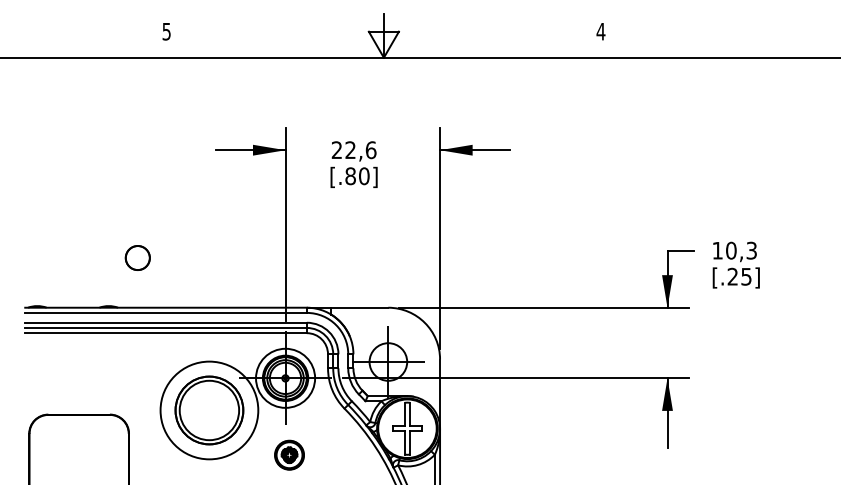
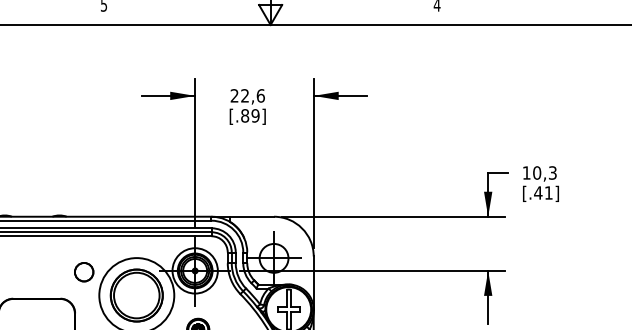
text: (364, 176) -> (255, 116), [.80] -> [.89]
circle: (137, 257) -> (83, 271), moved
text: (739, 276) -> (543, 192), [.25] -> [.41]

